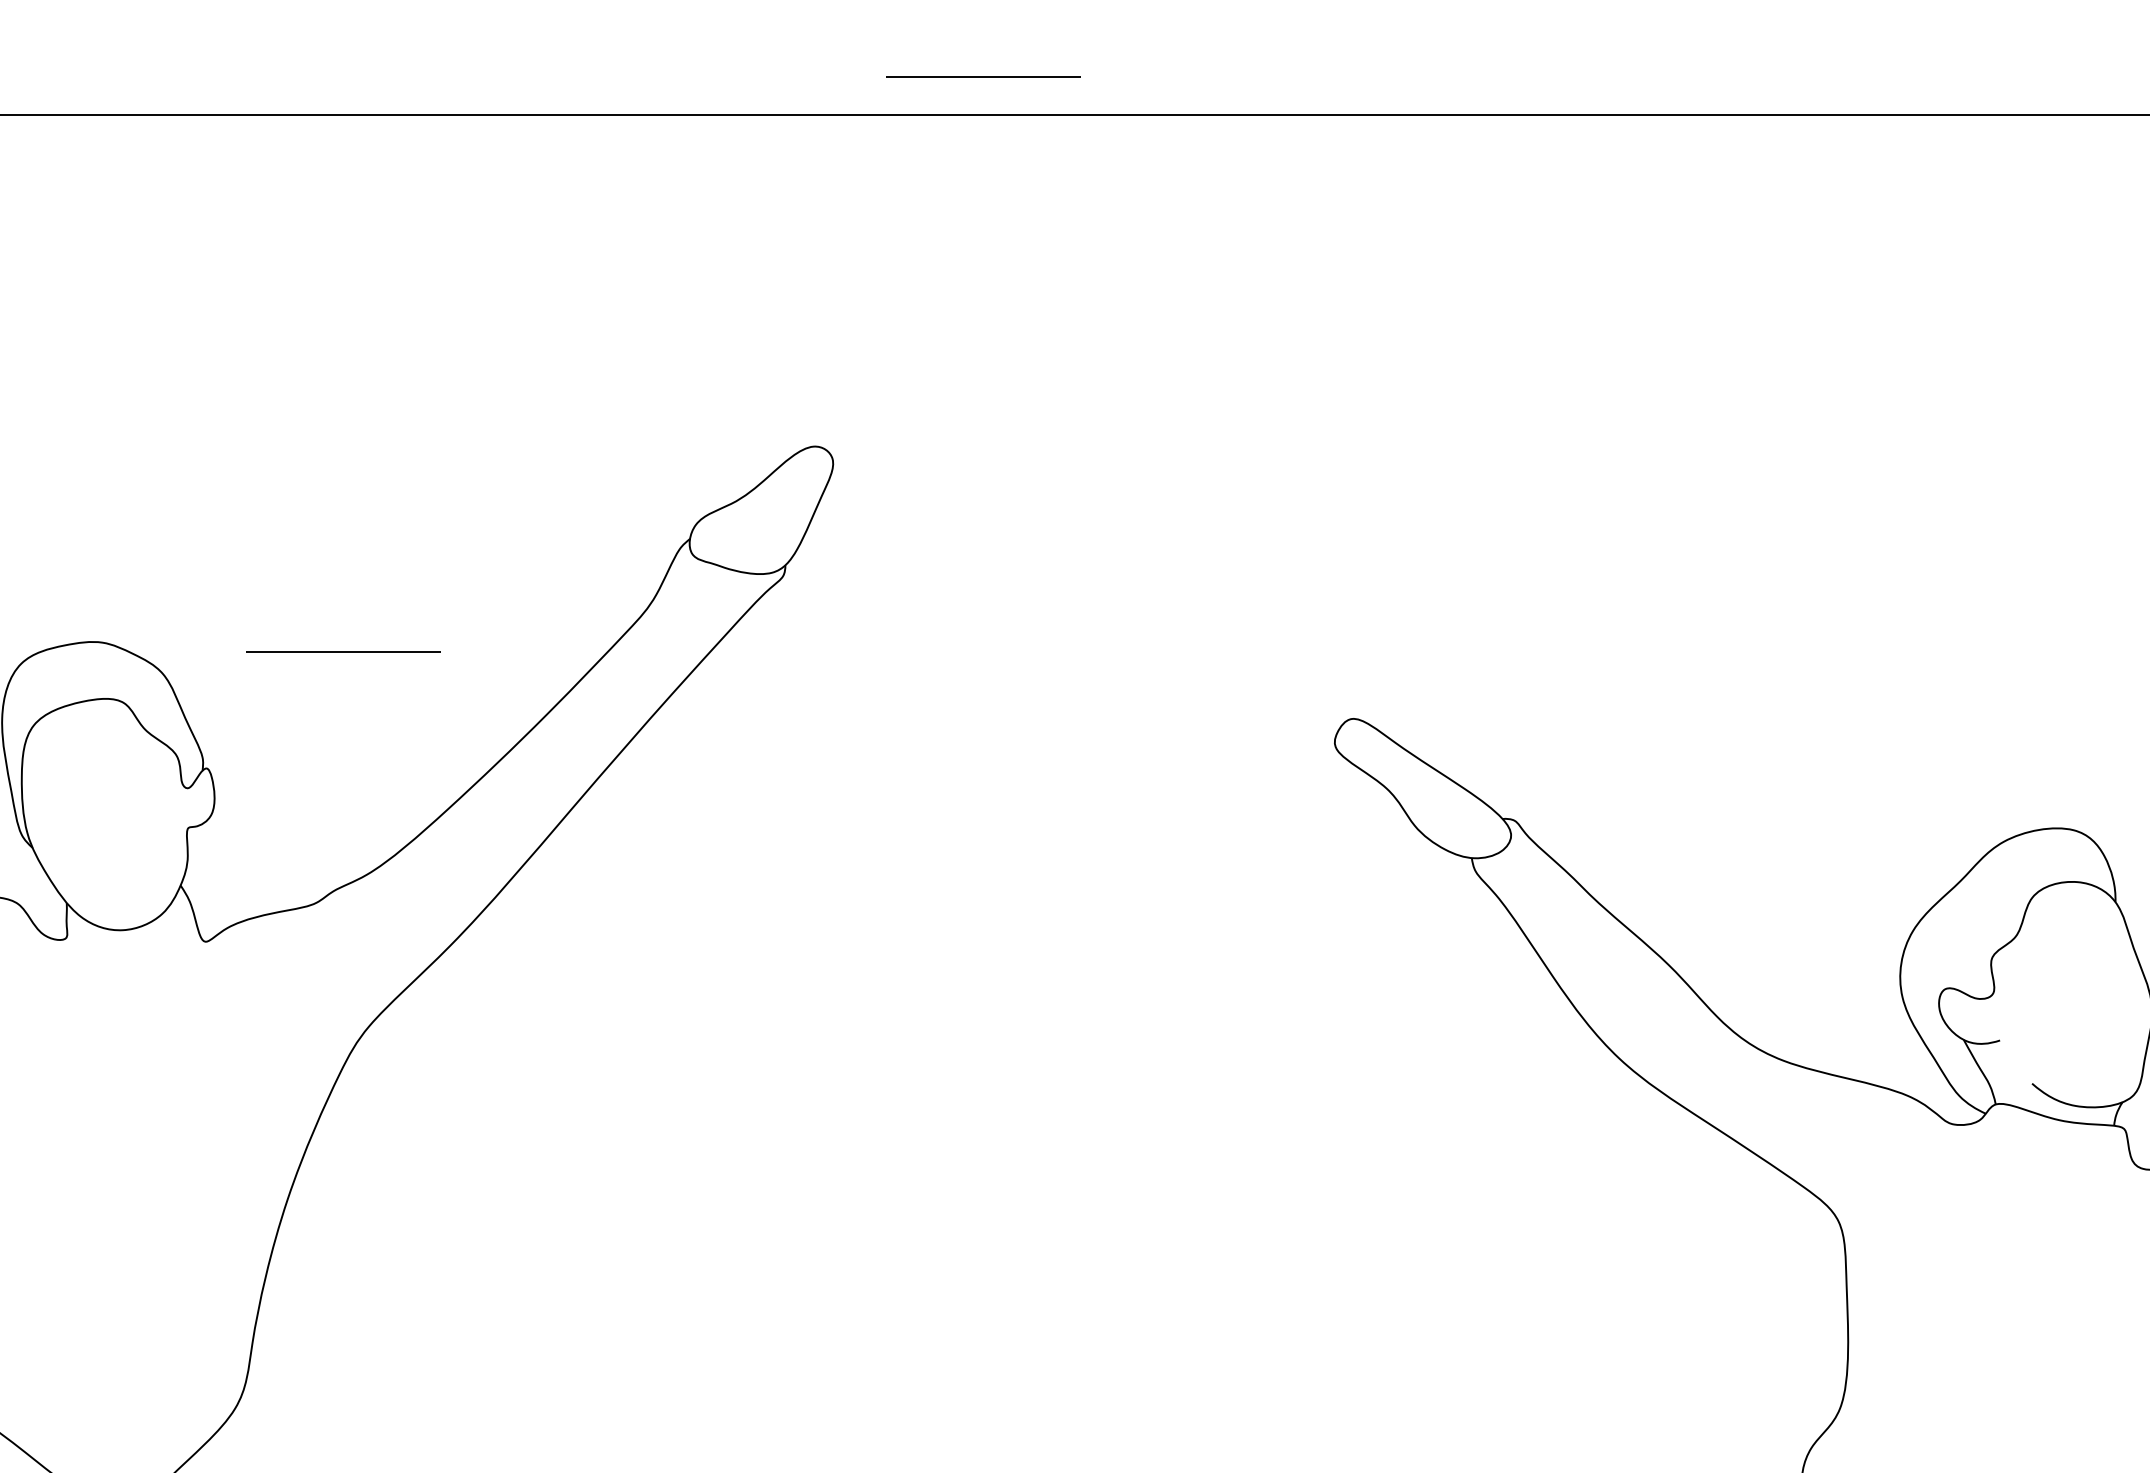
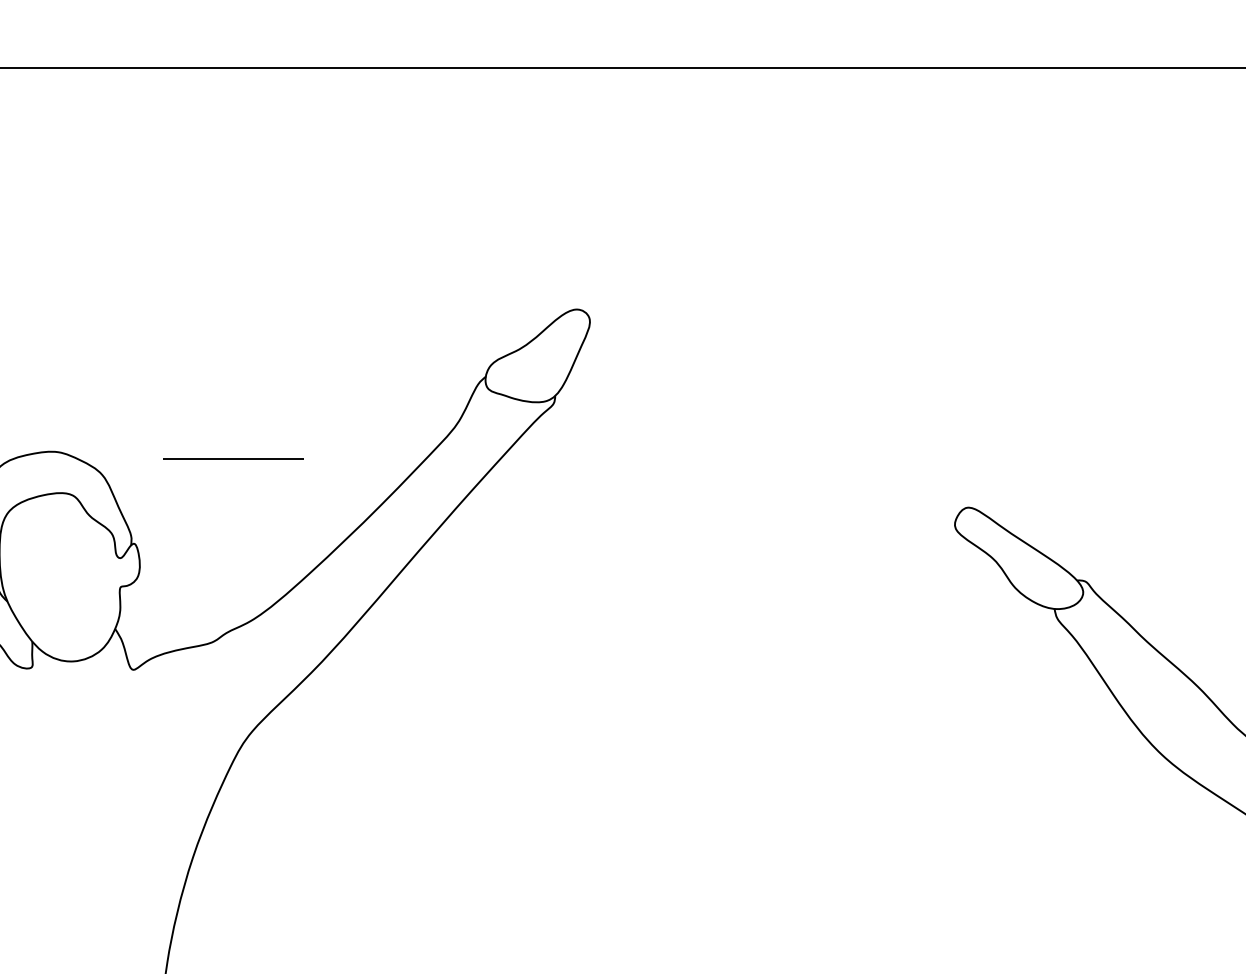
line: (983, 76) -> (699, 40), removed

